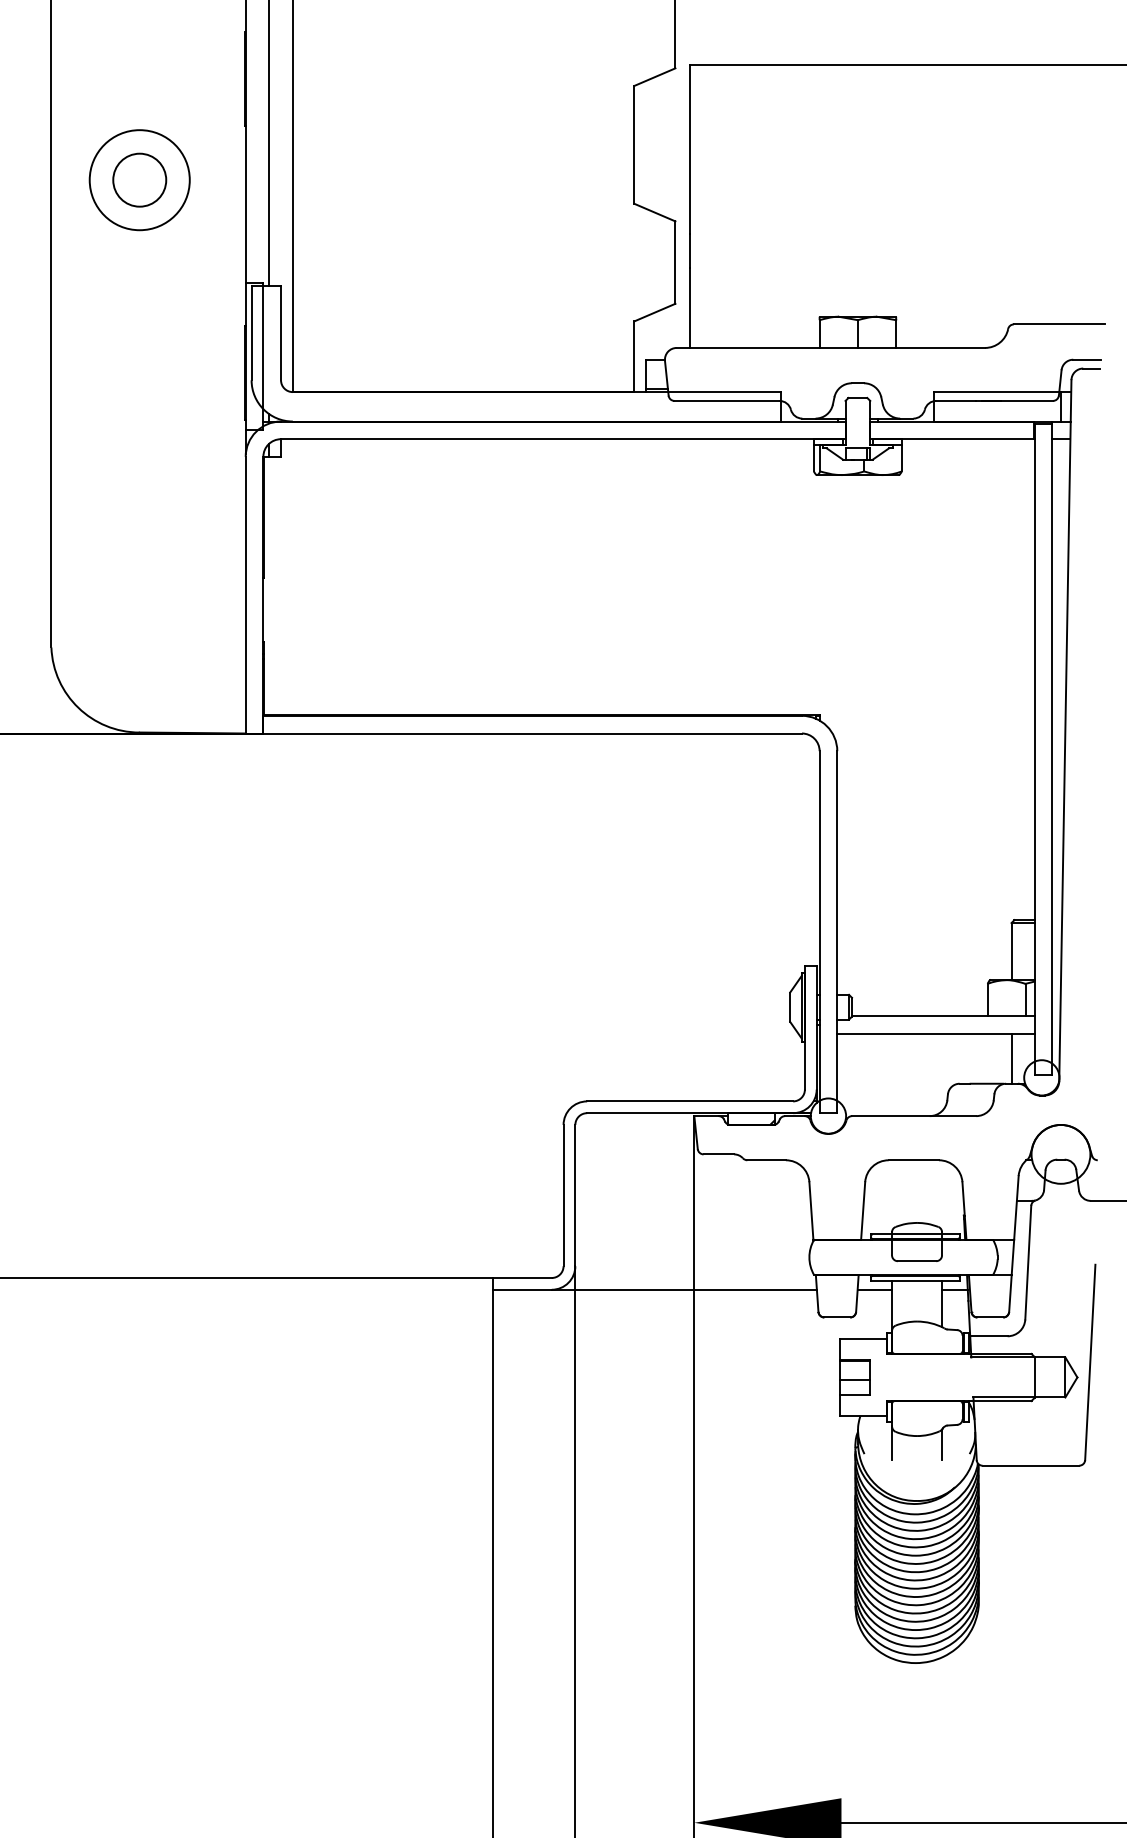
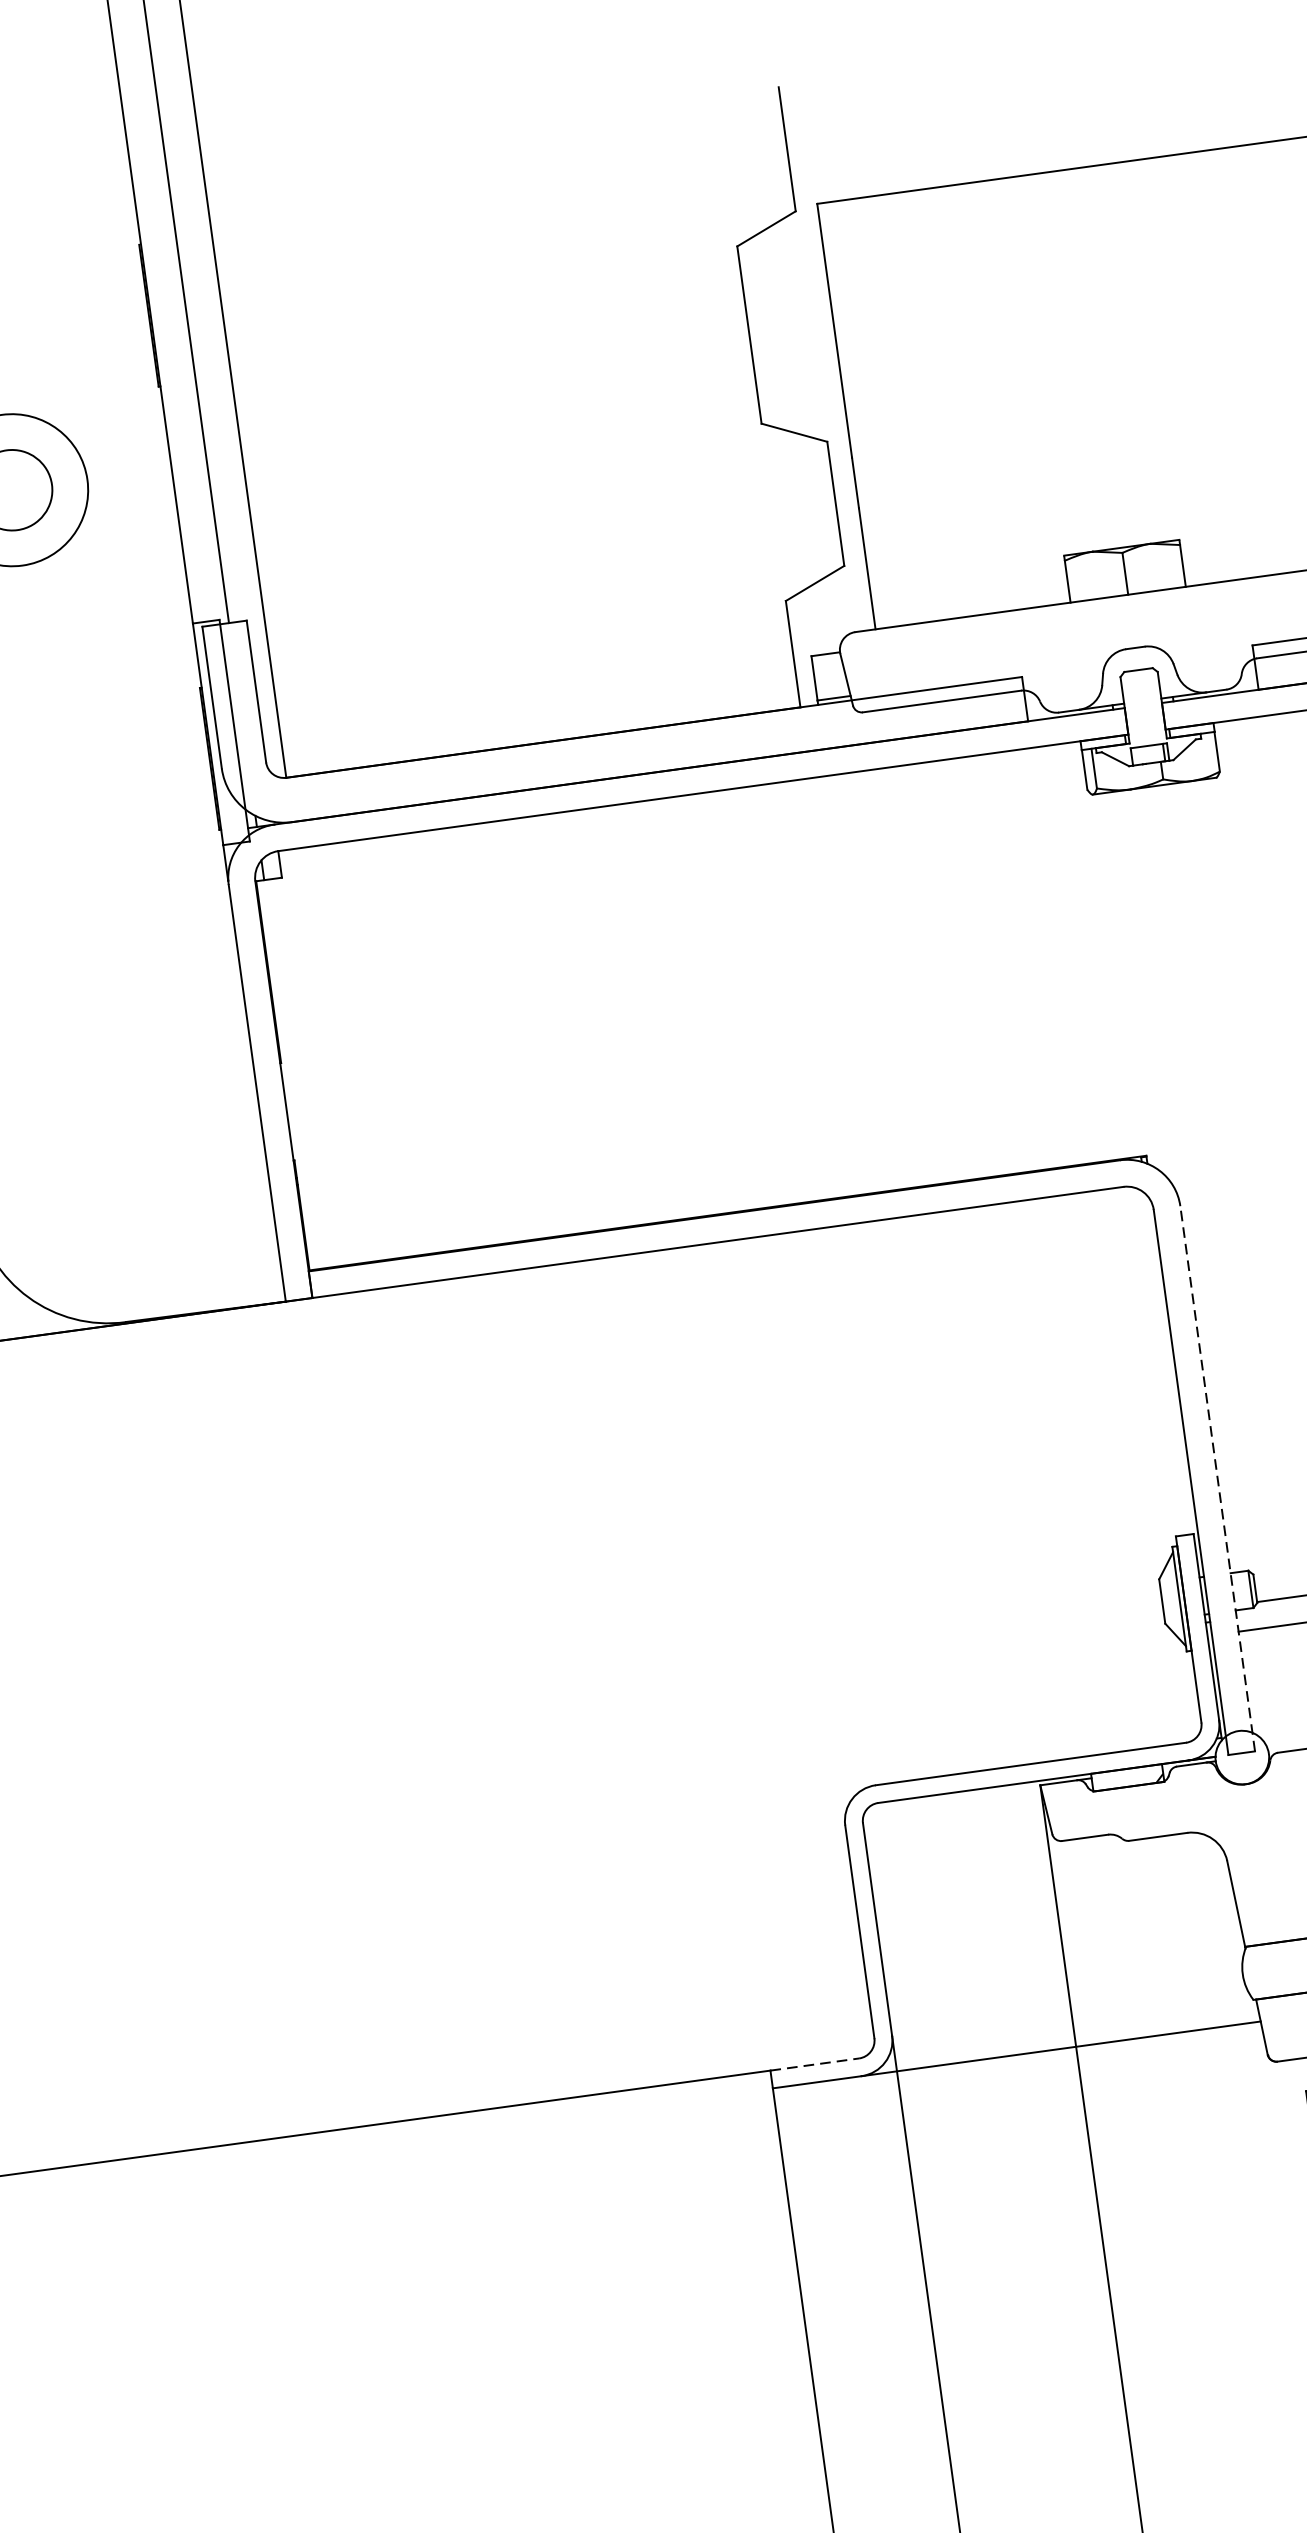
line: (837, 931) -> (1217, 1477), solid -> dashed
line: (522, 1278) -> (815, 2065), solid -> dashed

